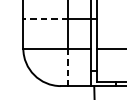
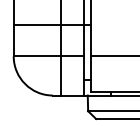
line: (45, 19) -> (36, 25), dashed -> solid
line: (68, 66) -> (60, 75), dashed -> solid

